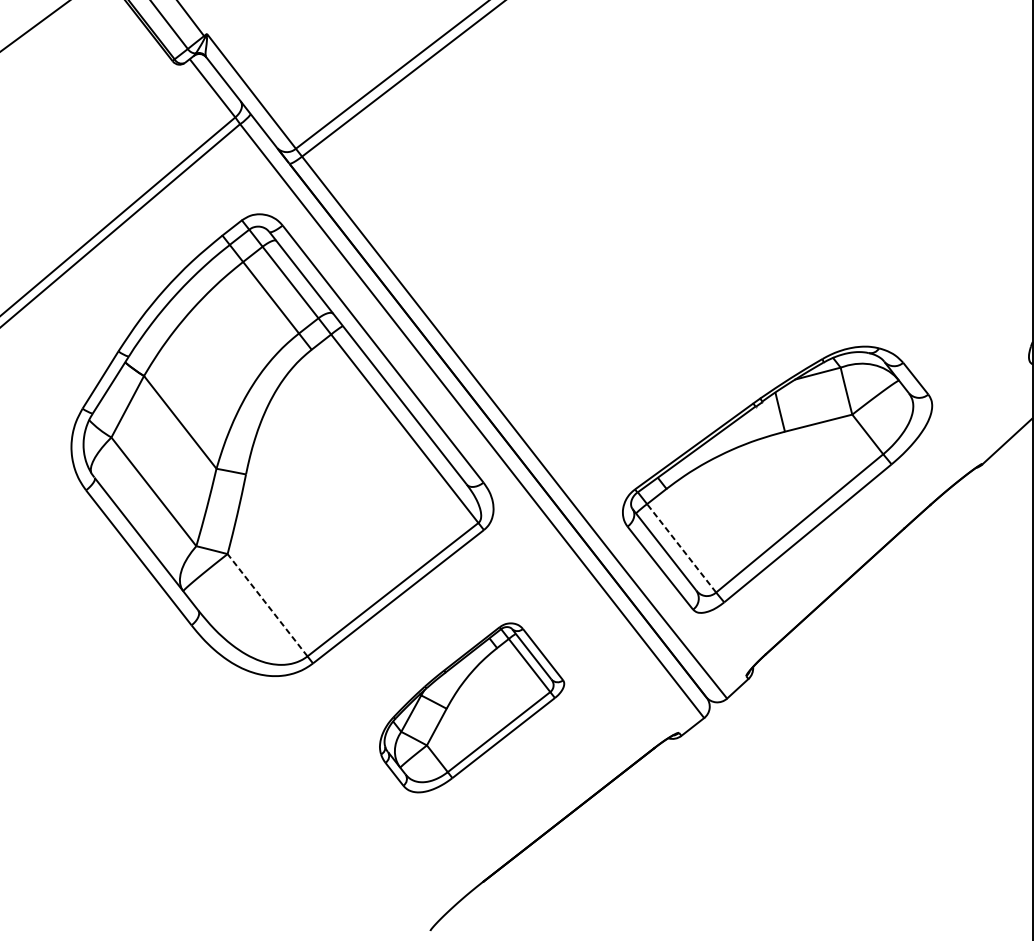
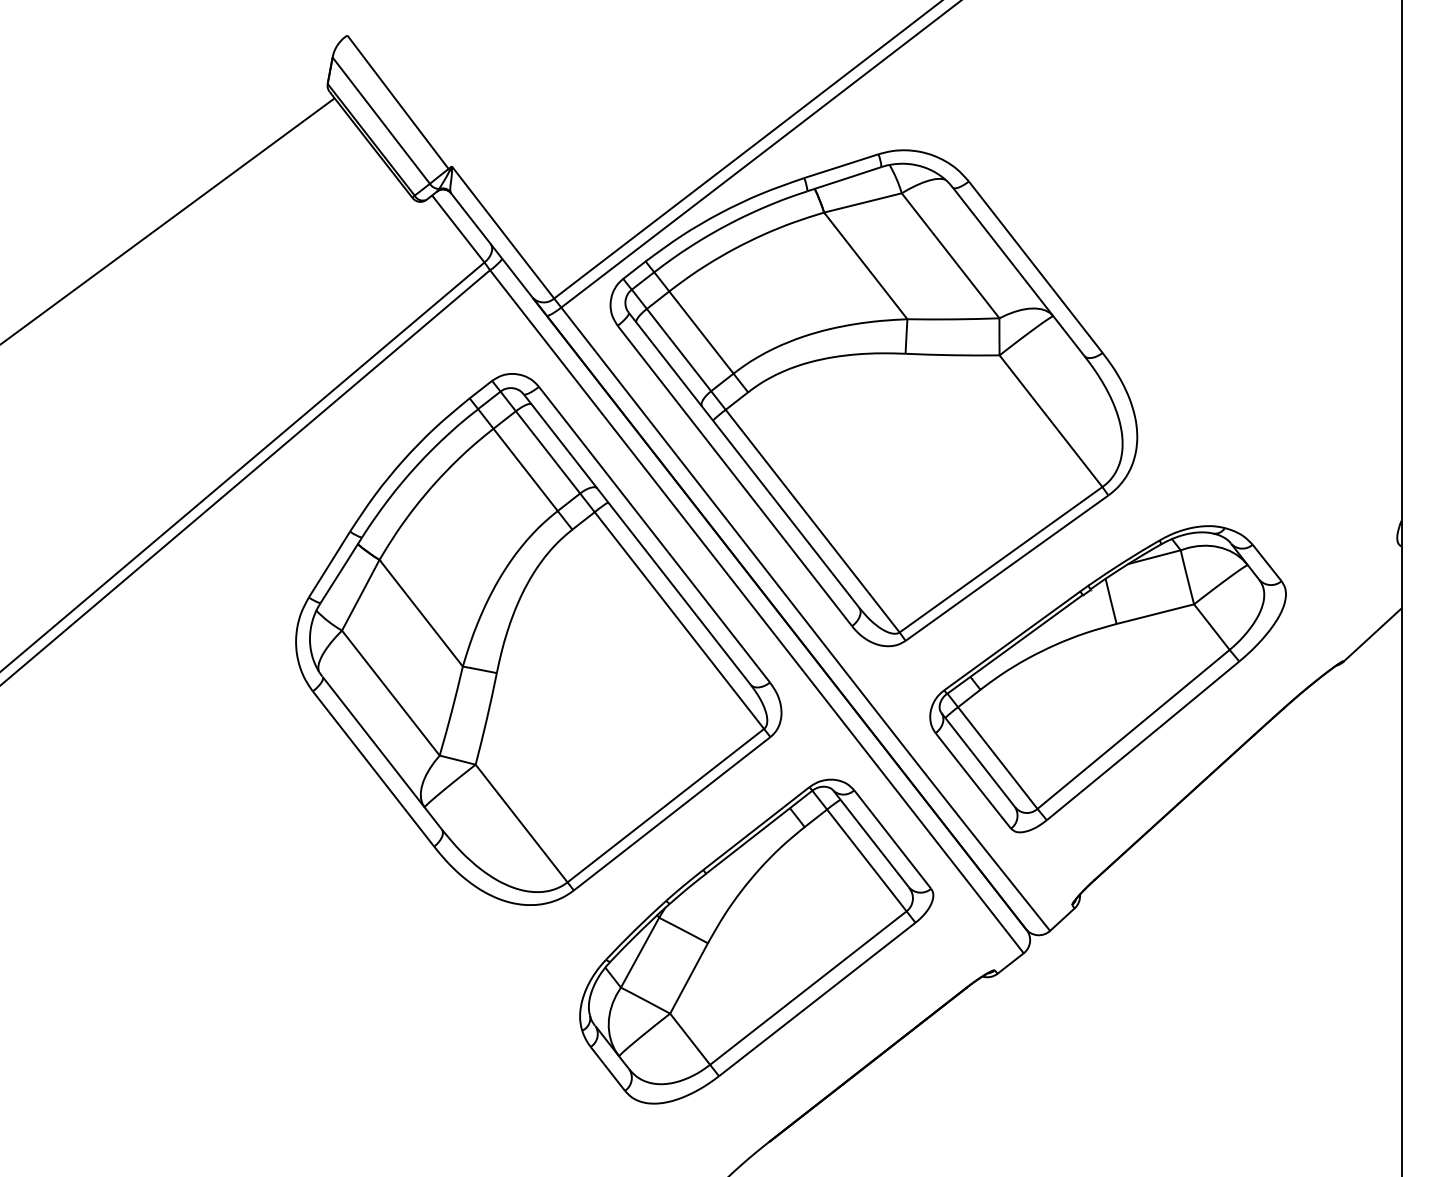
part: (573, 235) -> (873, 398), added
line: (681, 548) -> (997, 758), dashed -> solid
line: (267, 605) -> (521, 823), dashed -> solid
part: (471, 707) -> (756, 941), size x1.67

